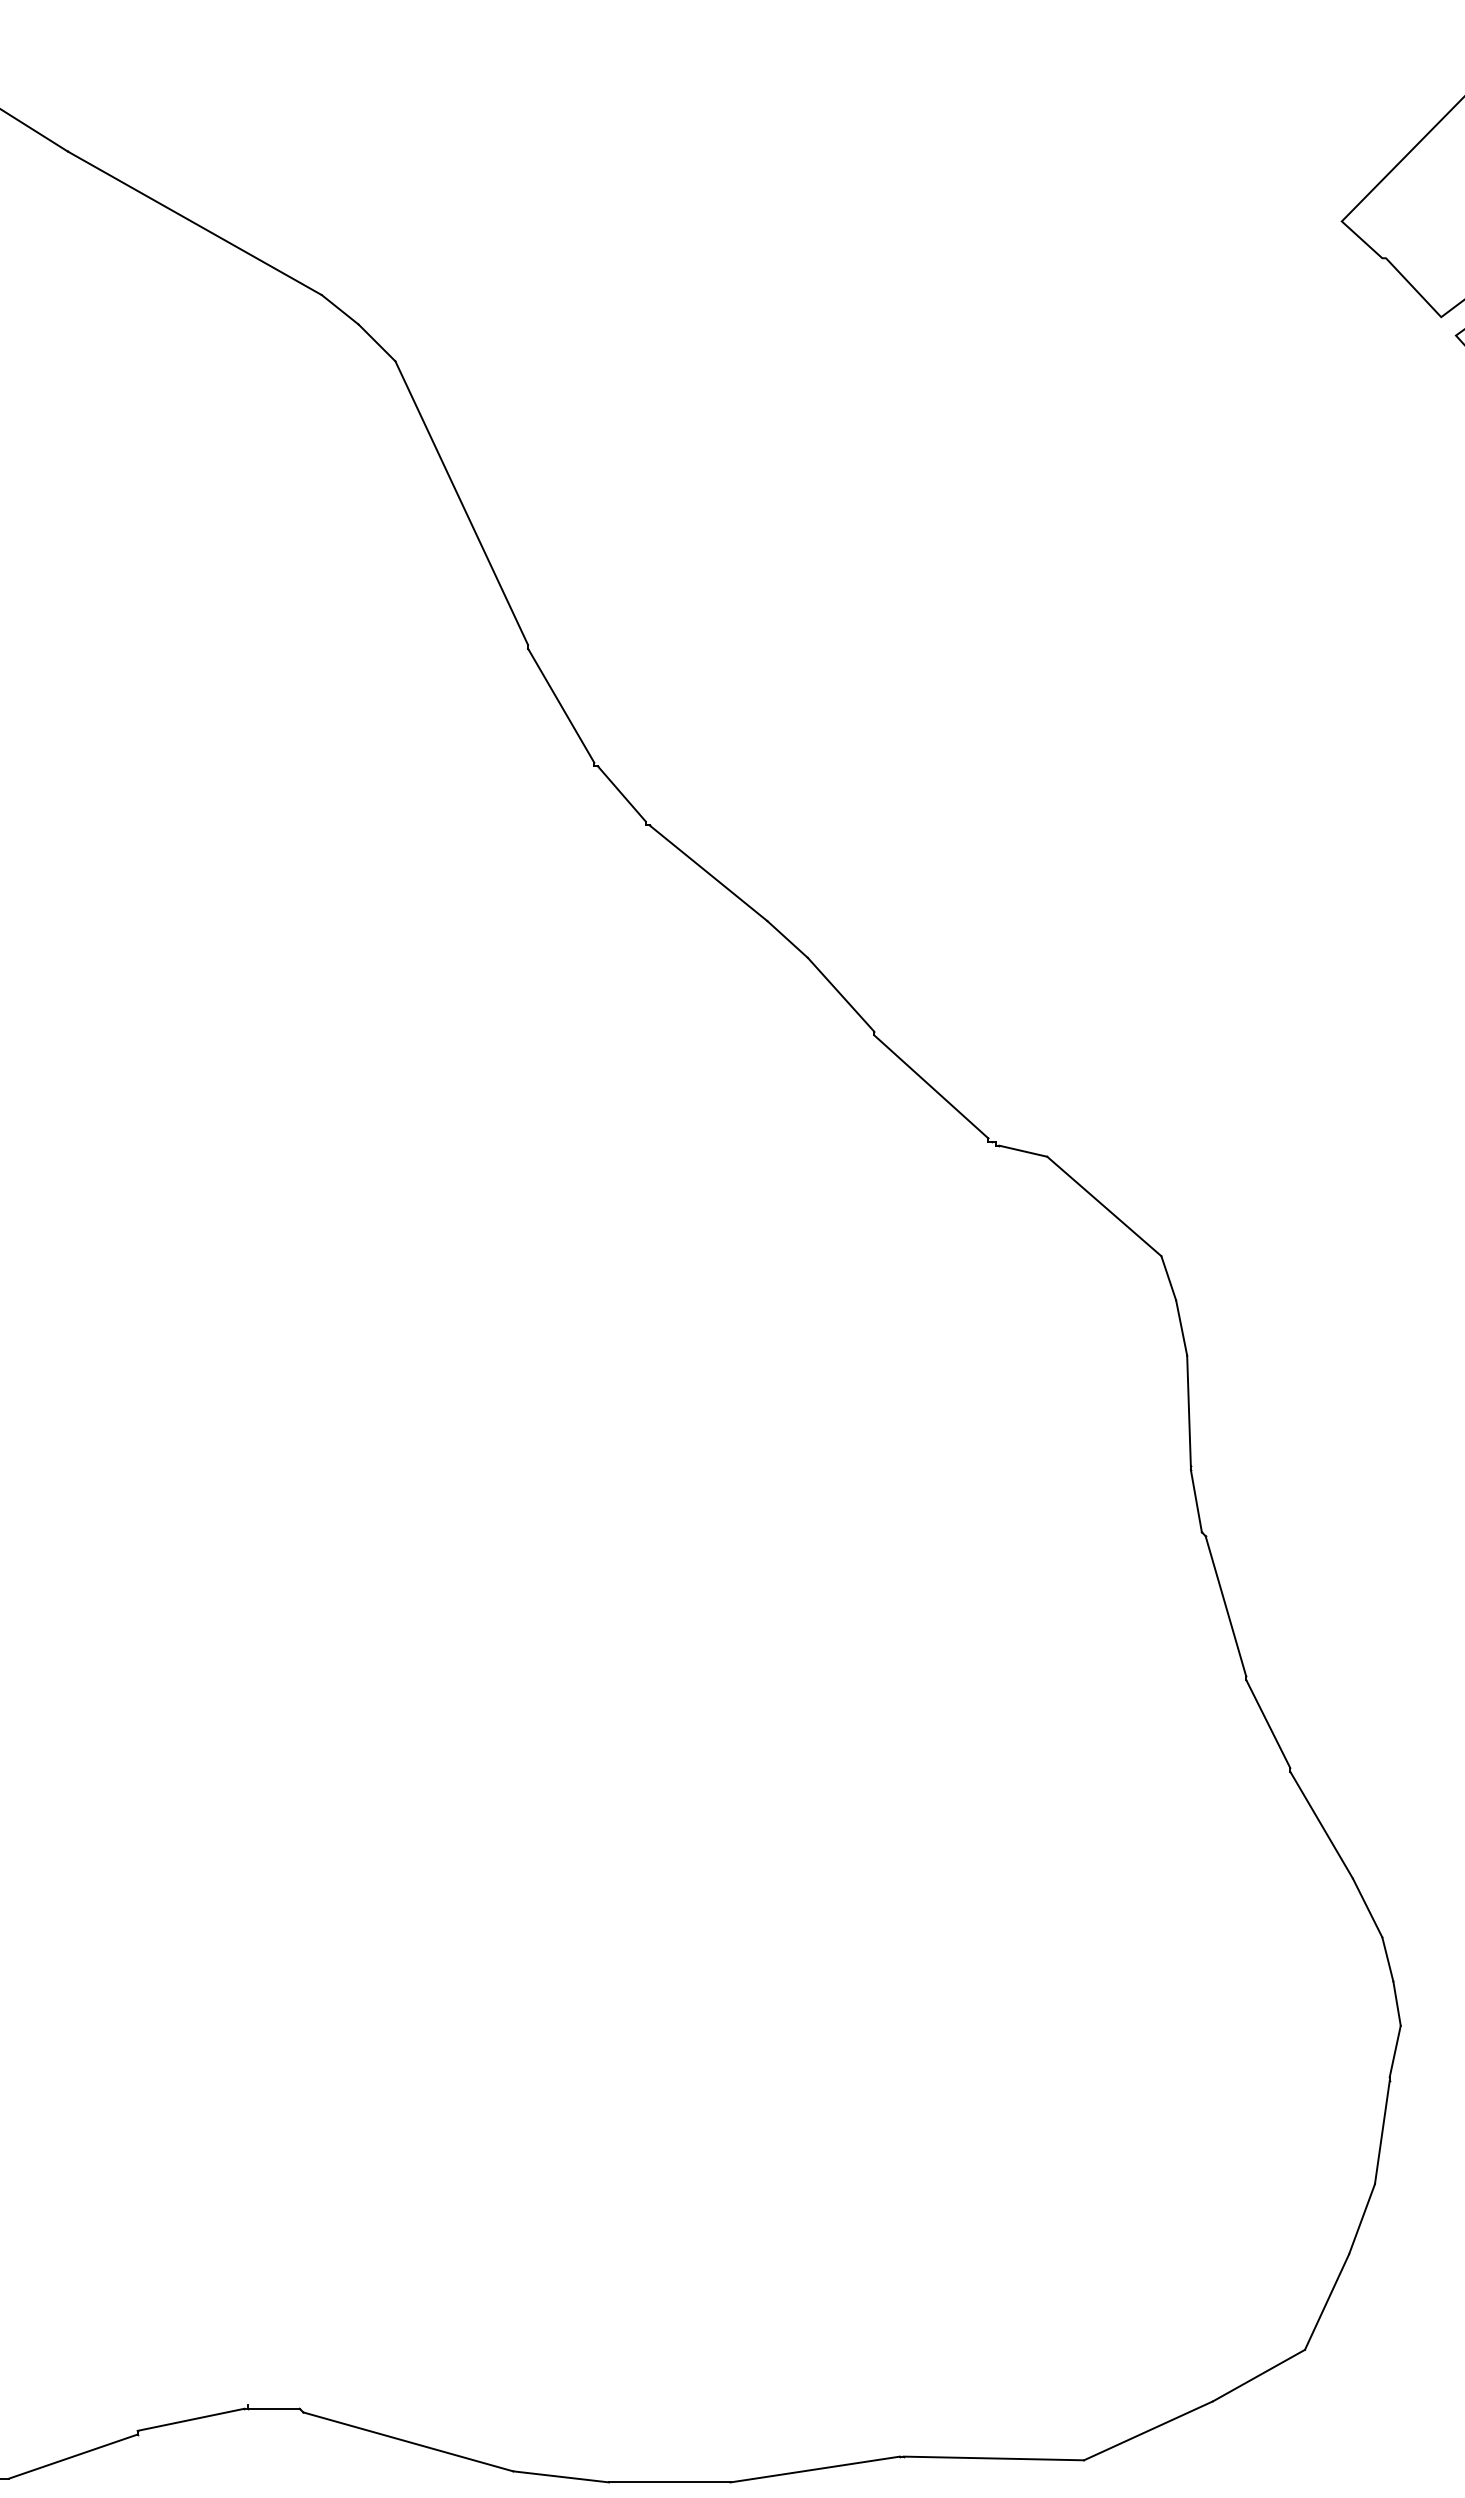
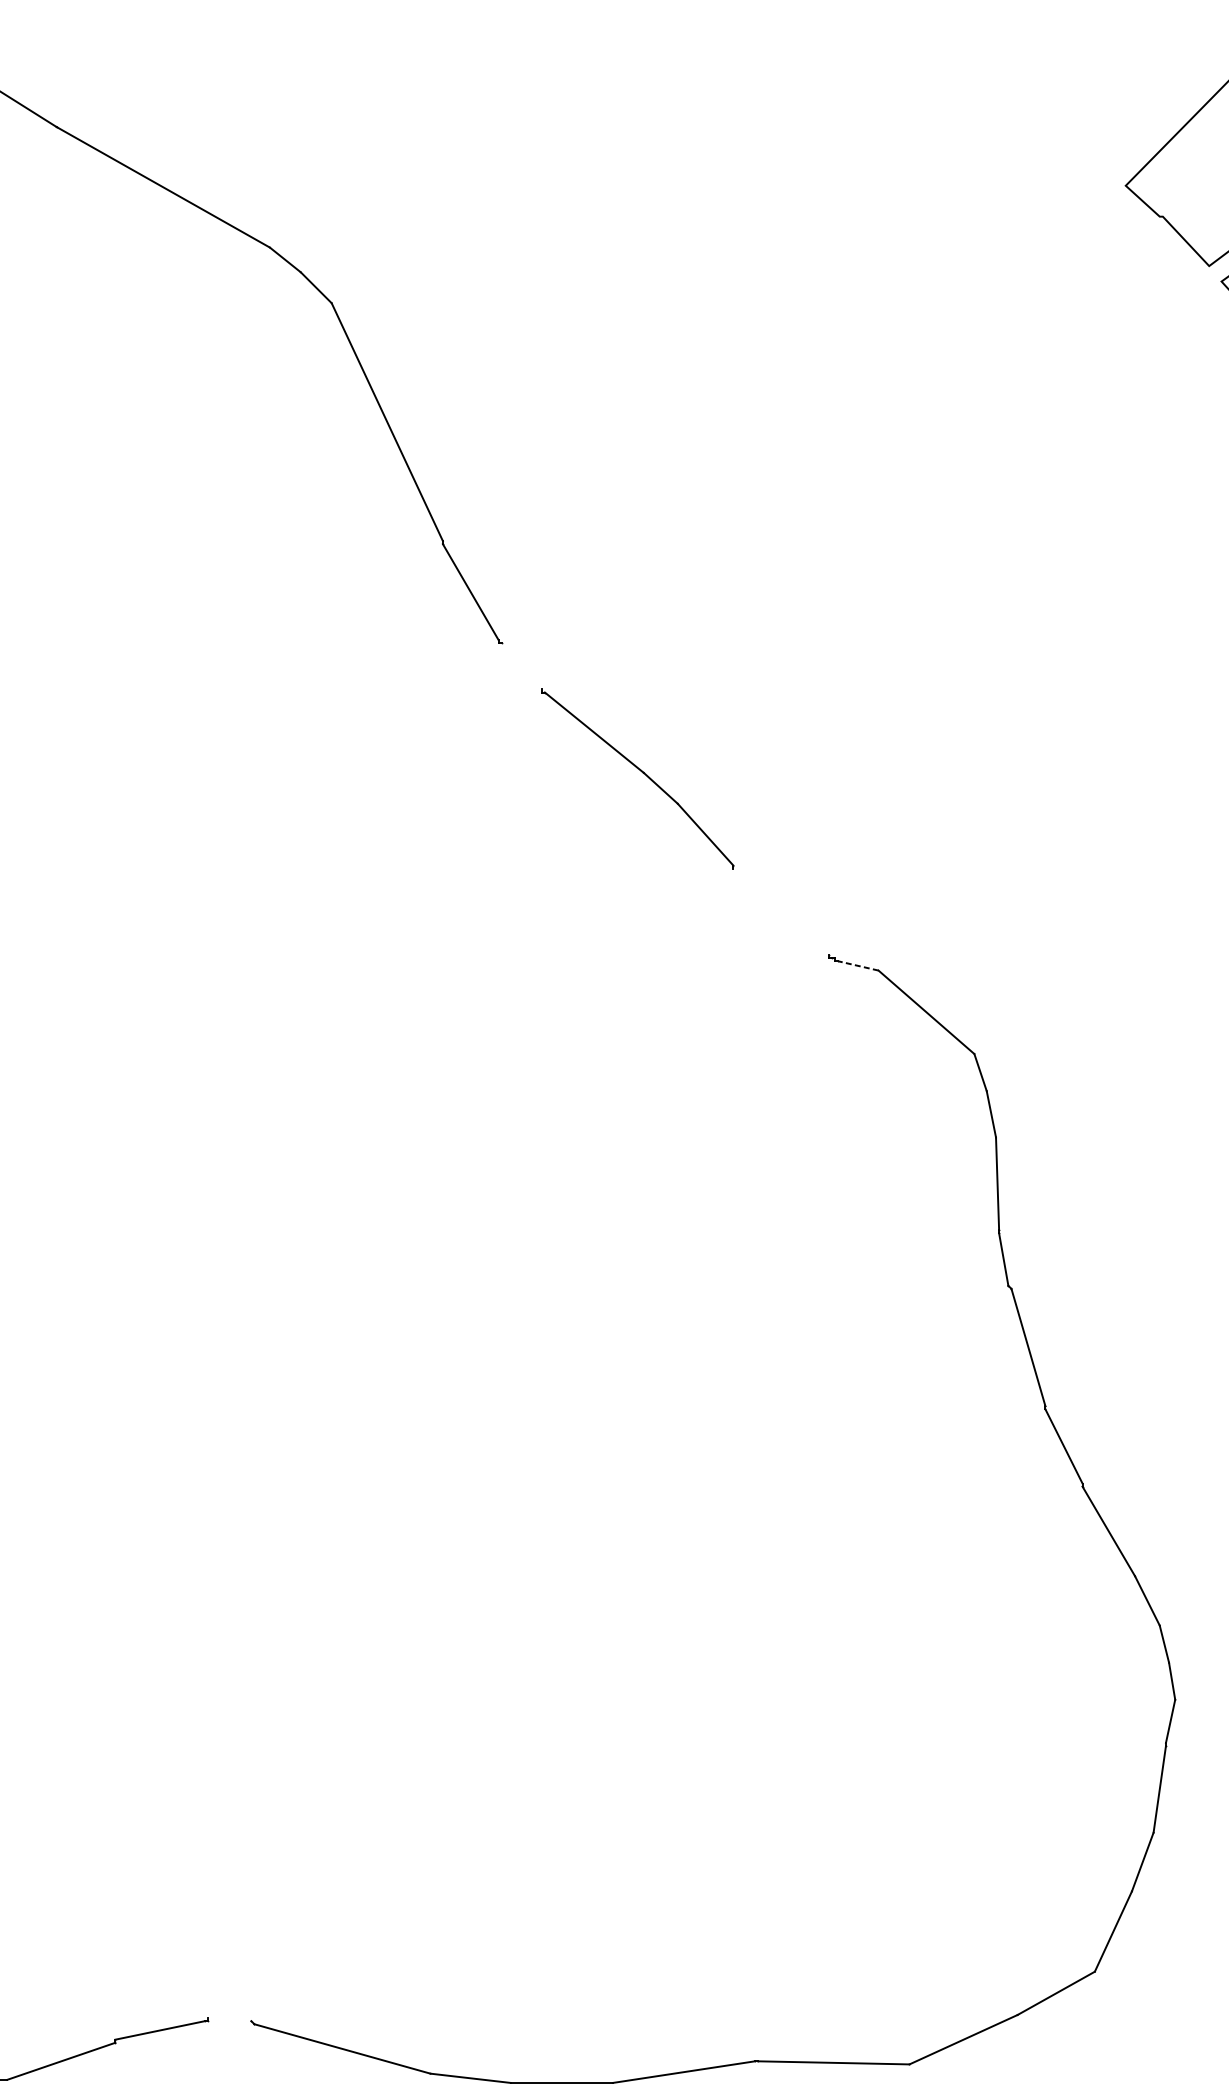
line: (621, 793) -> (521, 665), removed
line: (931, 1086) -> (781, 911), removed
line: (1023, 1151) -> (858, 966), solid -> dashed
line: (273, 2408) -> (229, 2020), removed

